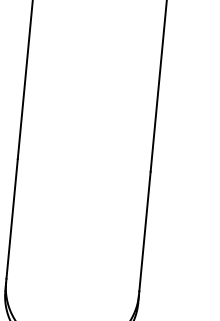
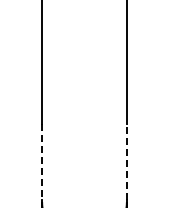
line: (12, 219) -> (42, 162), solid -> dashed
line: (144, 230) -> (126, 161), solid -> dashed

